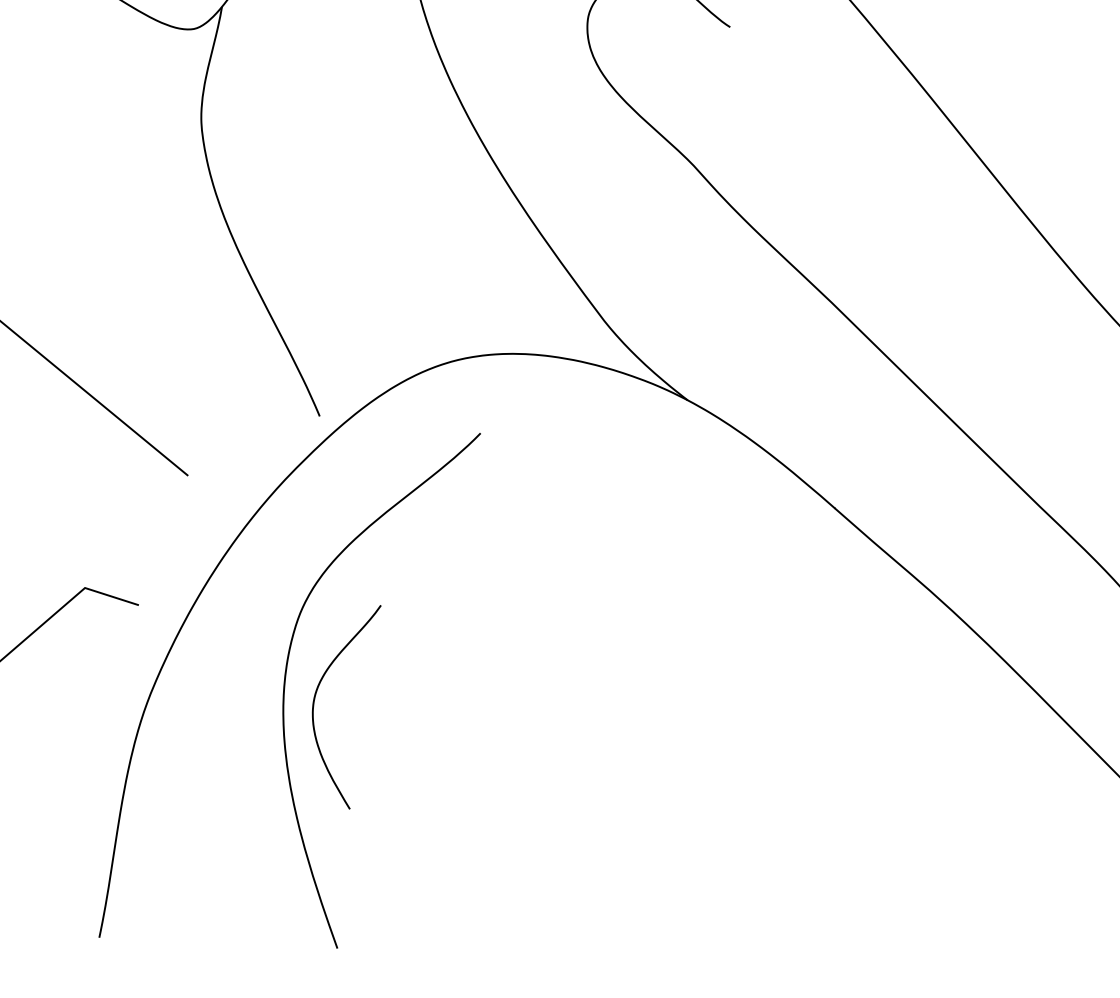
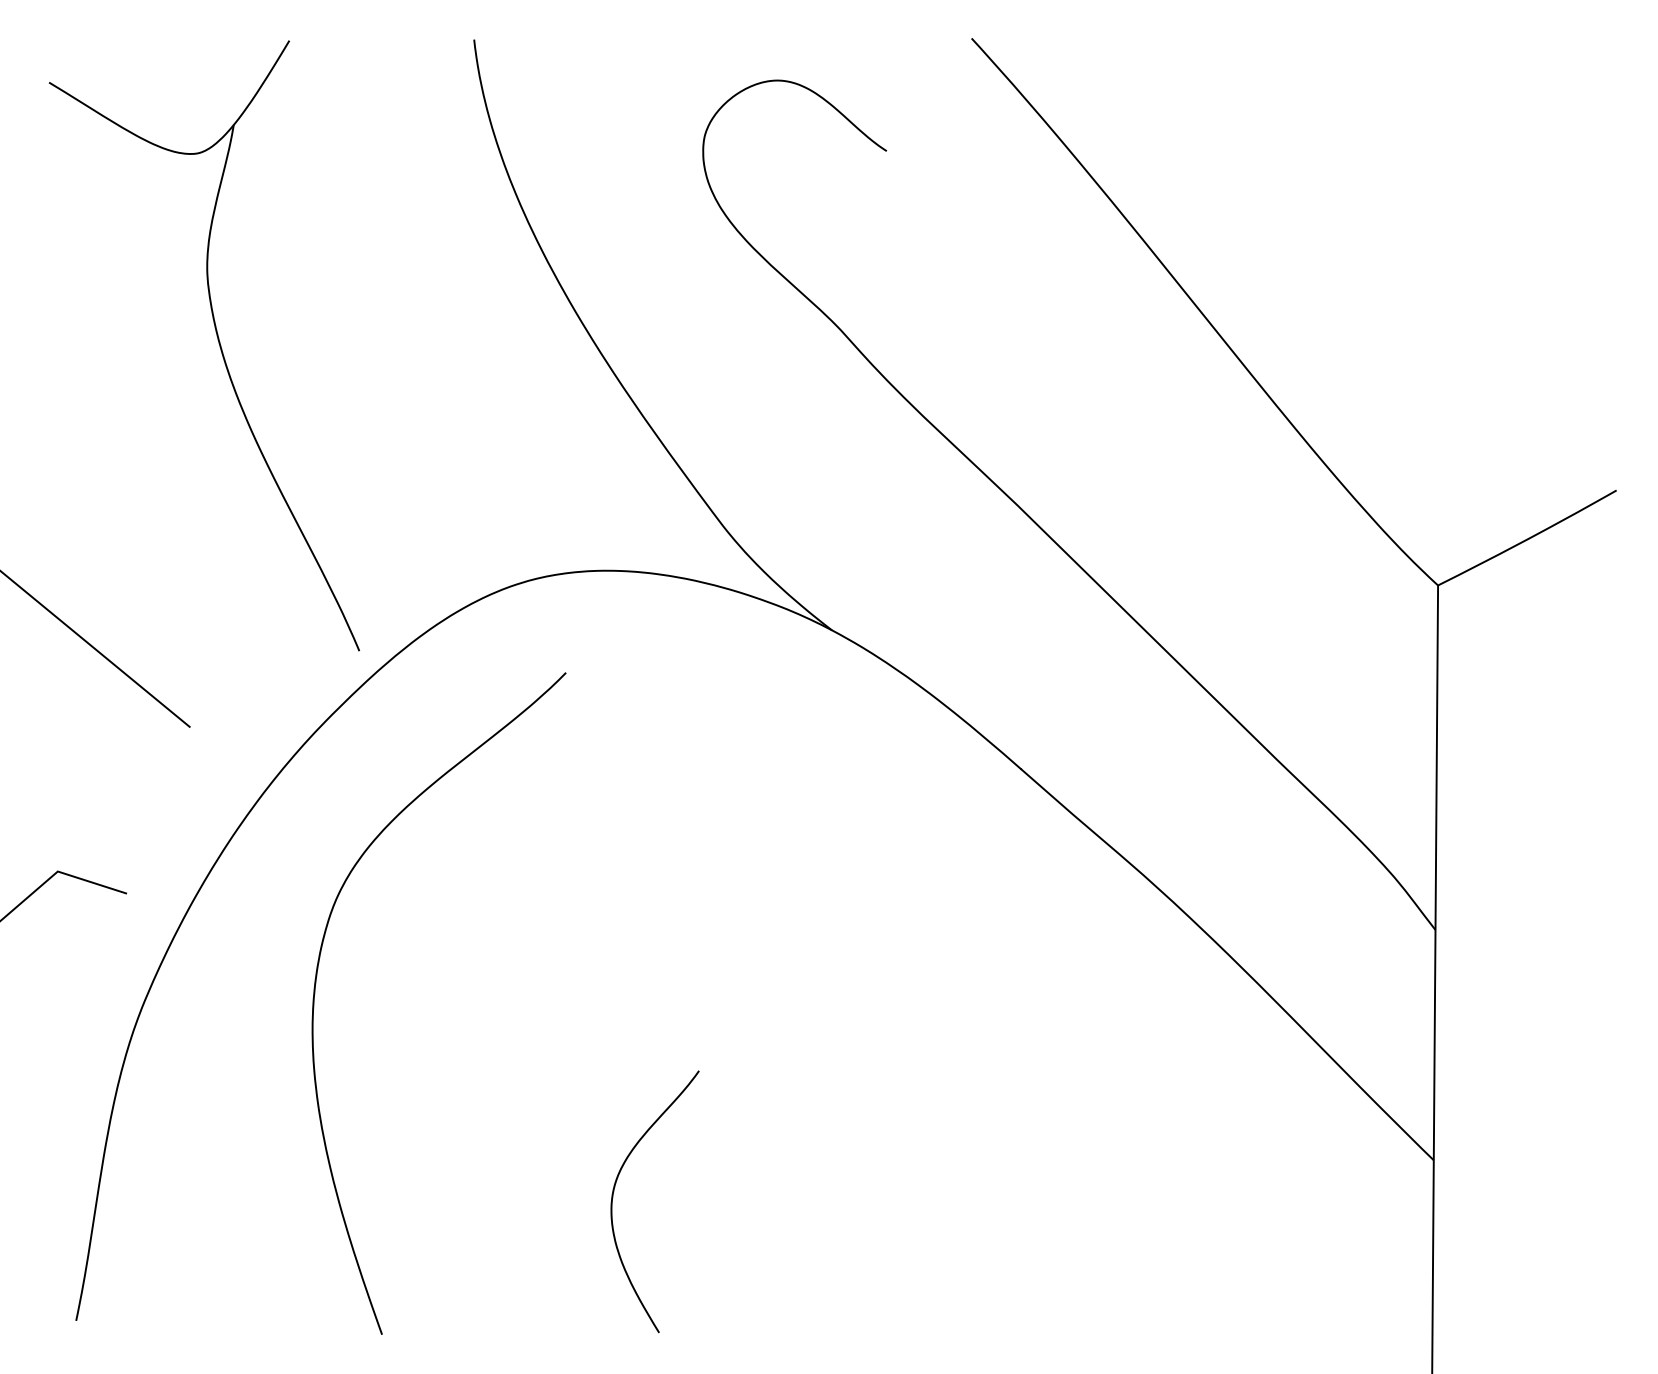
curve: (314, 703) -> (613, 1197), moved

